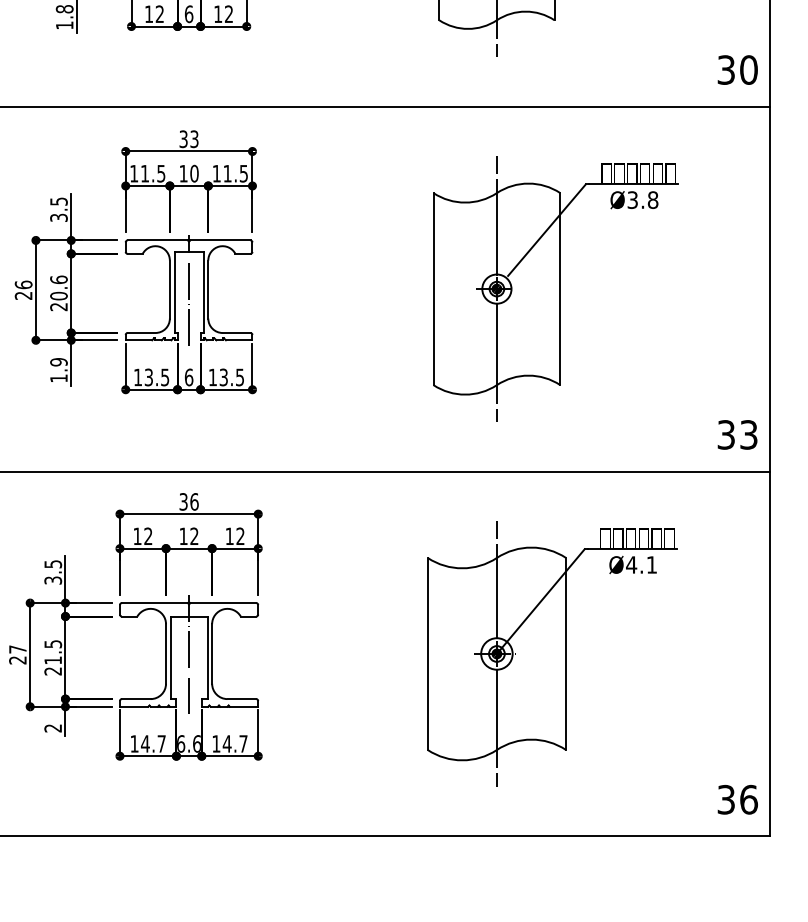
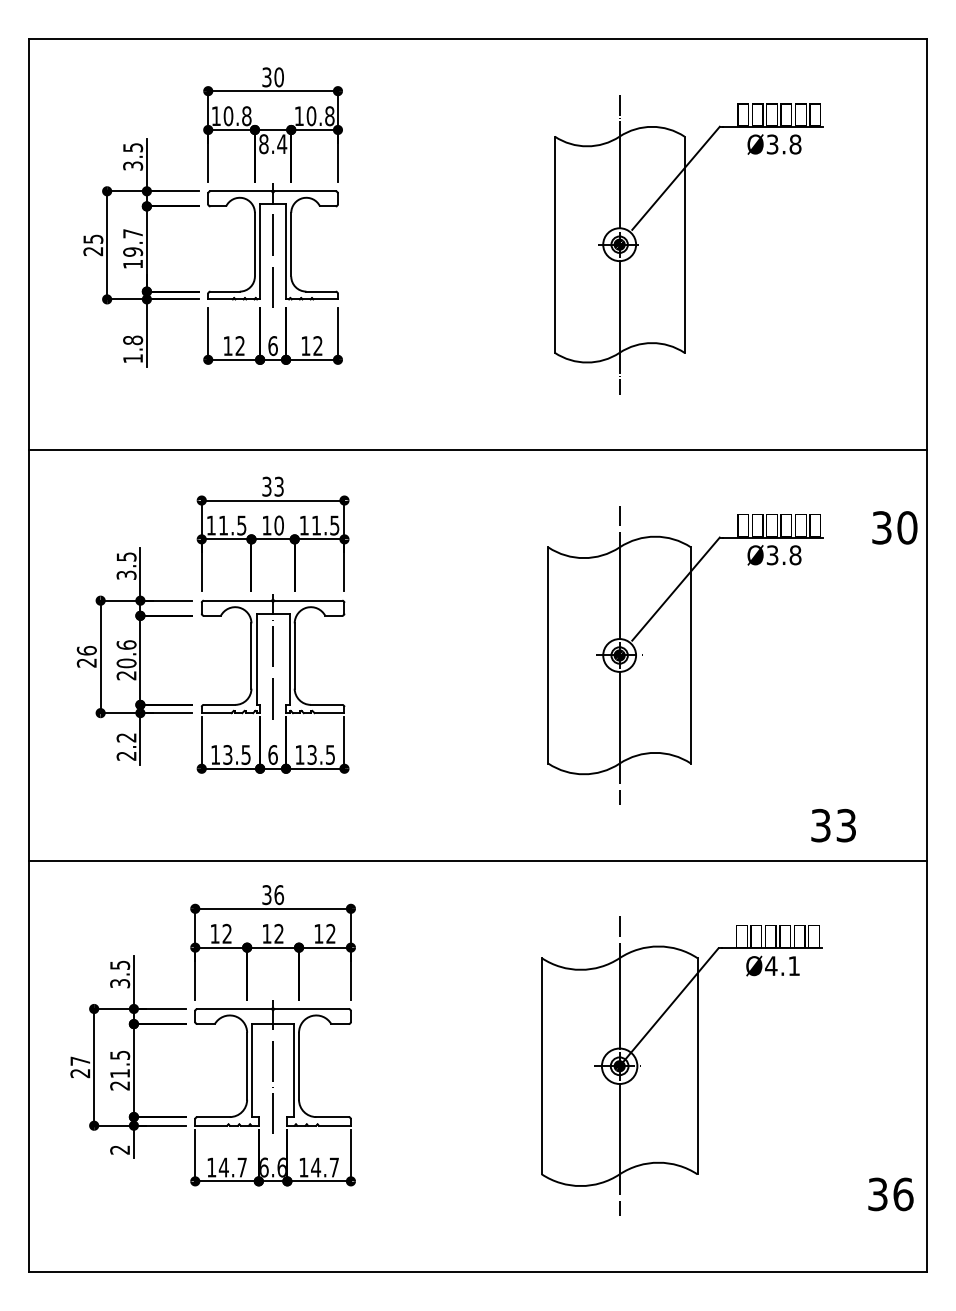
text: (737, 69) -> (894, 527), moved
text: (58, 369) -> (126, 746), 1.9 -> 2.2
text: (737, 434) -> (833, 825), moved
text: (737, 799) -> (890, 1194), moved

